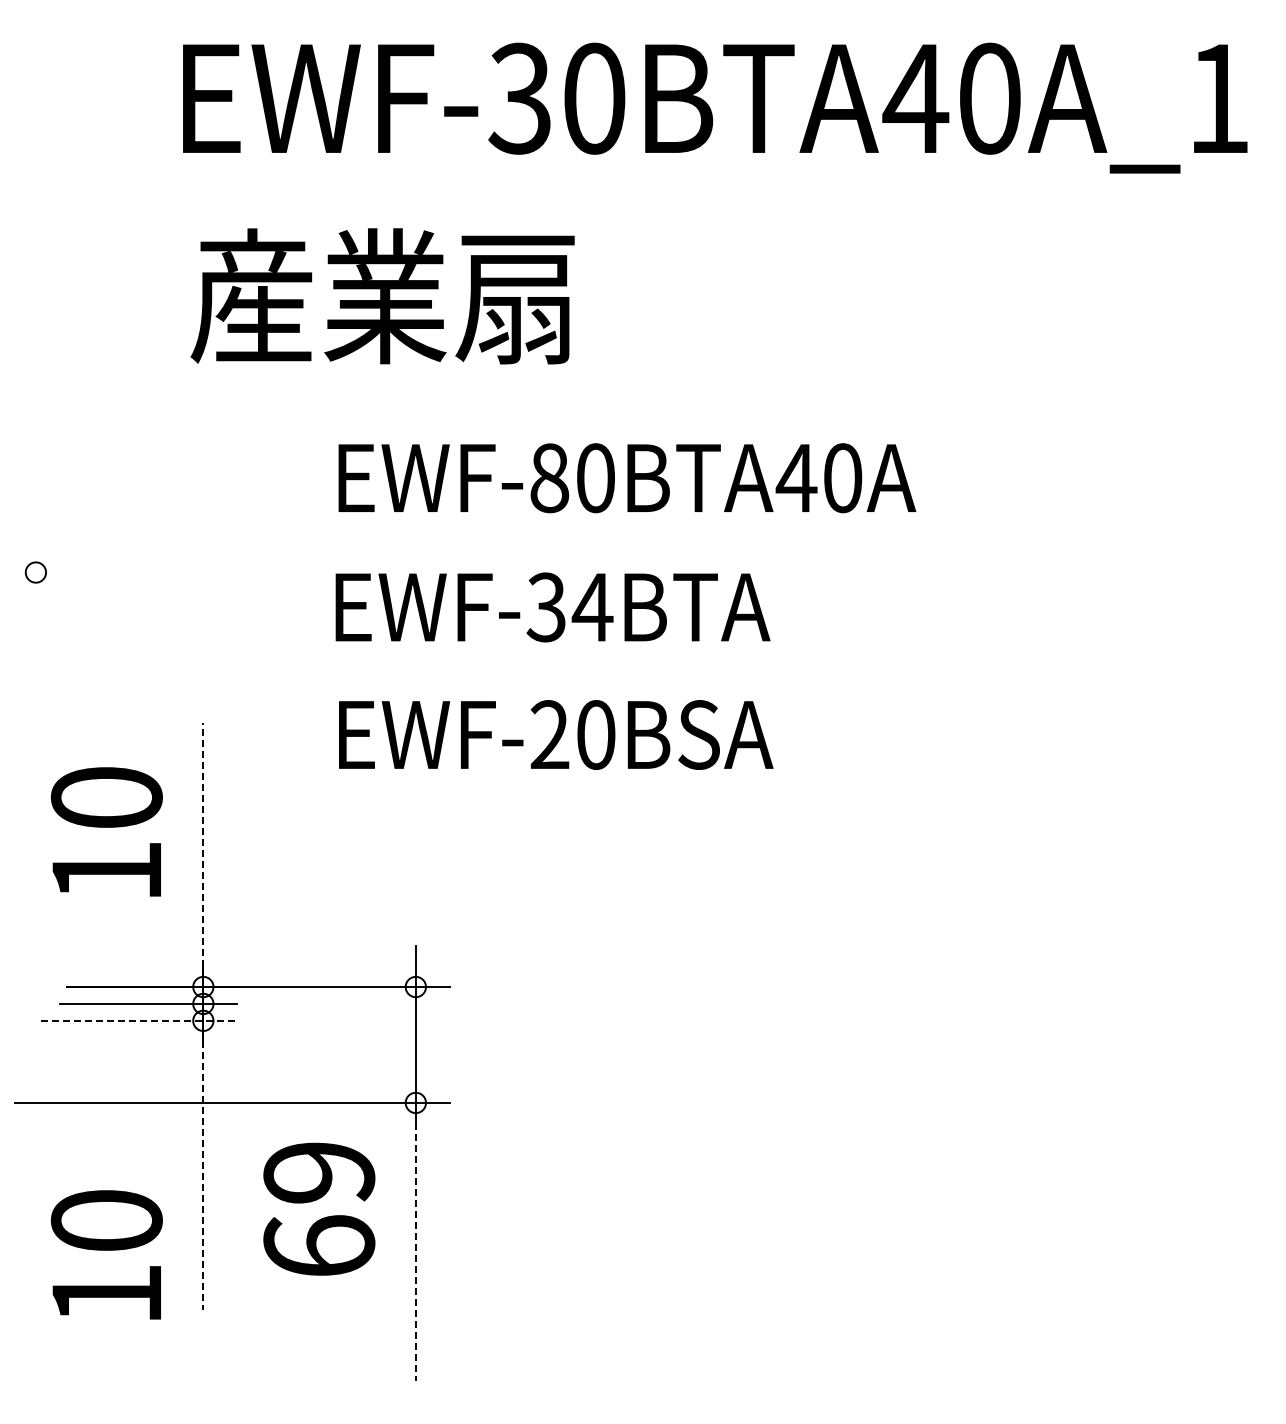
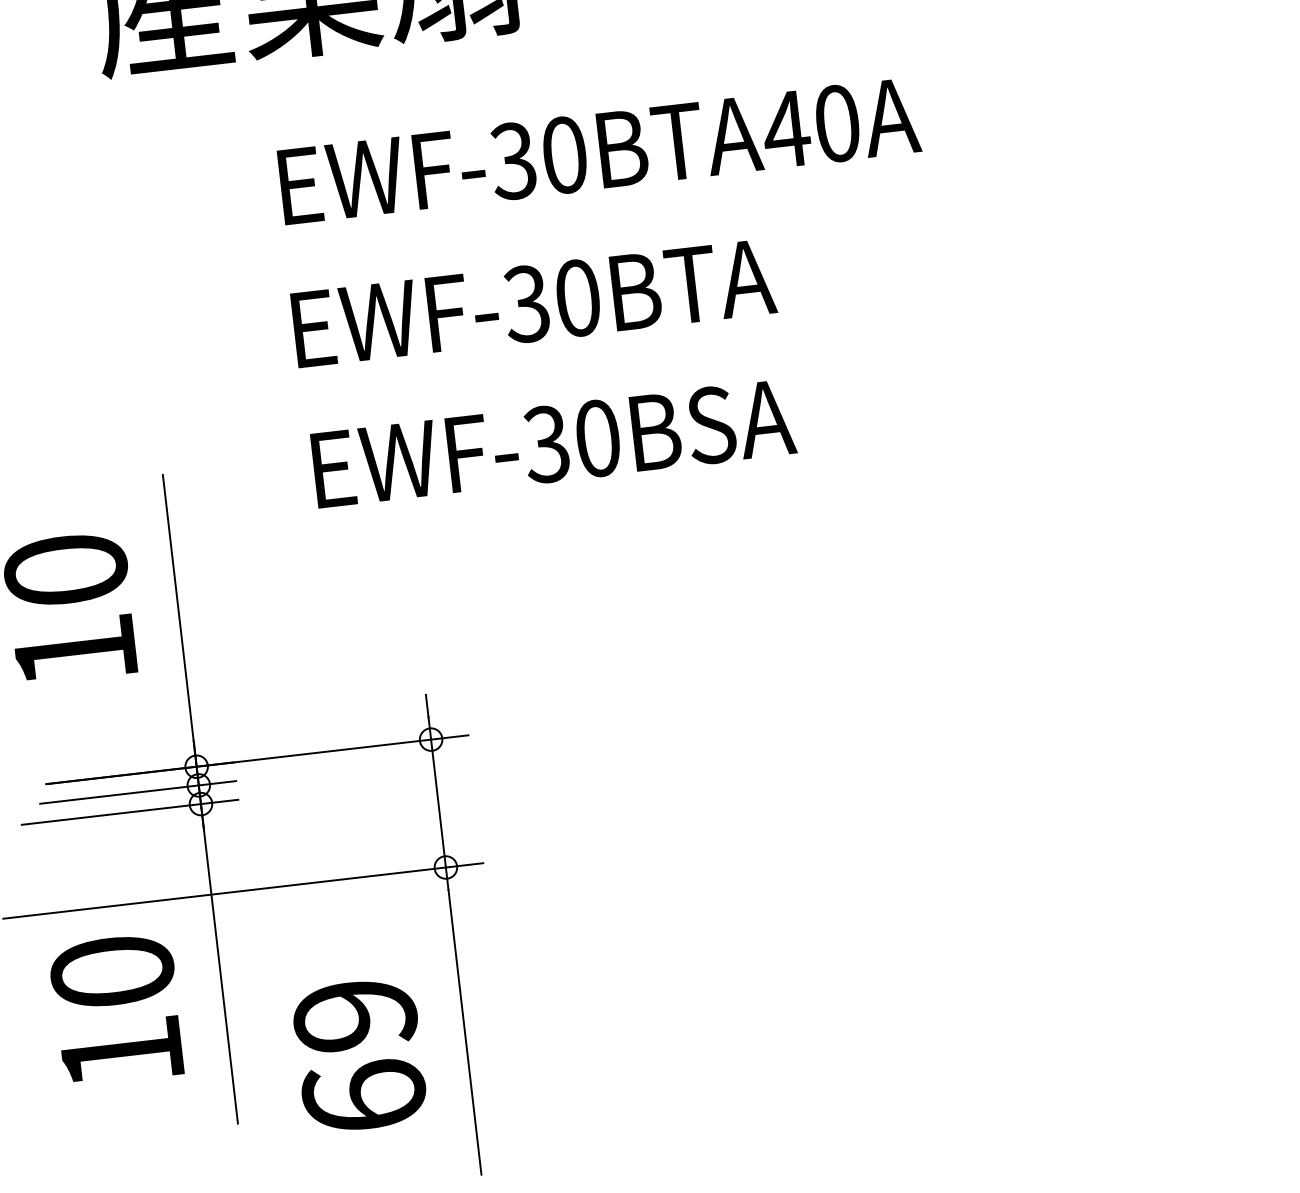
text: (549, 478) -> (513, 161), EWF-80BTA40A -> EWF-30BTA40A
text: (592, 607) -> (577, 298), EWF-34BTA -> EWF-30BTA
text: (549, 734) -> (546, 443), EWF-20BSA -> EWF-30BSA
line: (203, 844) -> (178, 609), dashed -> solid
line: (139, 1020) -> (130, 811), dashed -> solid
line: (203, 1175) -> (220, 974), dashed -> solid
text: (319, 1208) -> (359, 1054), moved
line: (415, 1252) -> (464, 1032), dashed -> solid
text: (106, 1254) -> (116, 1009), moved

